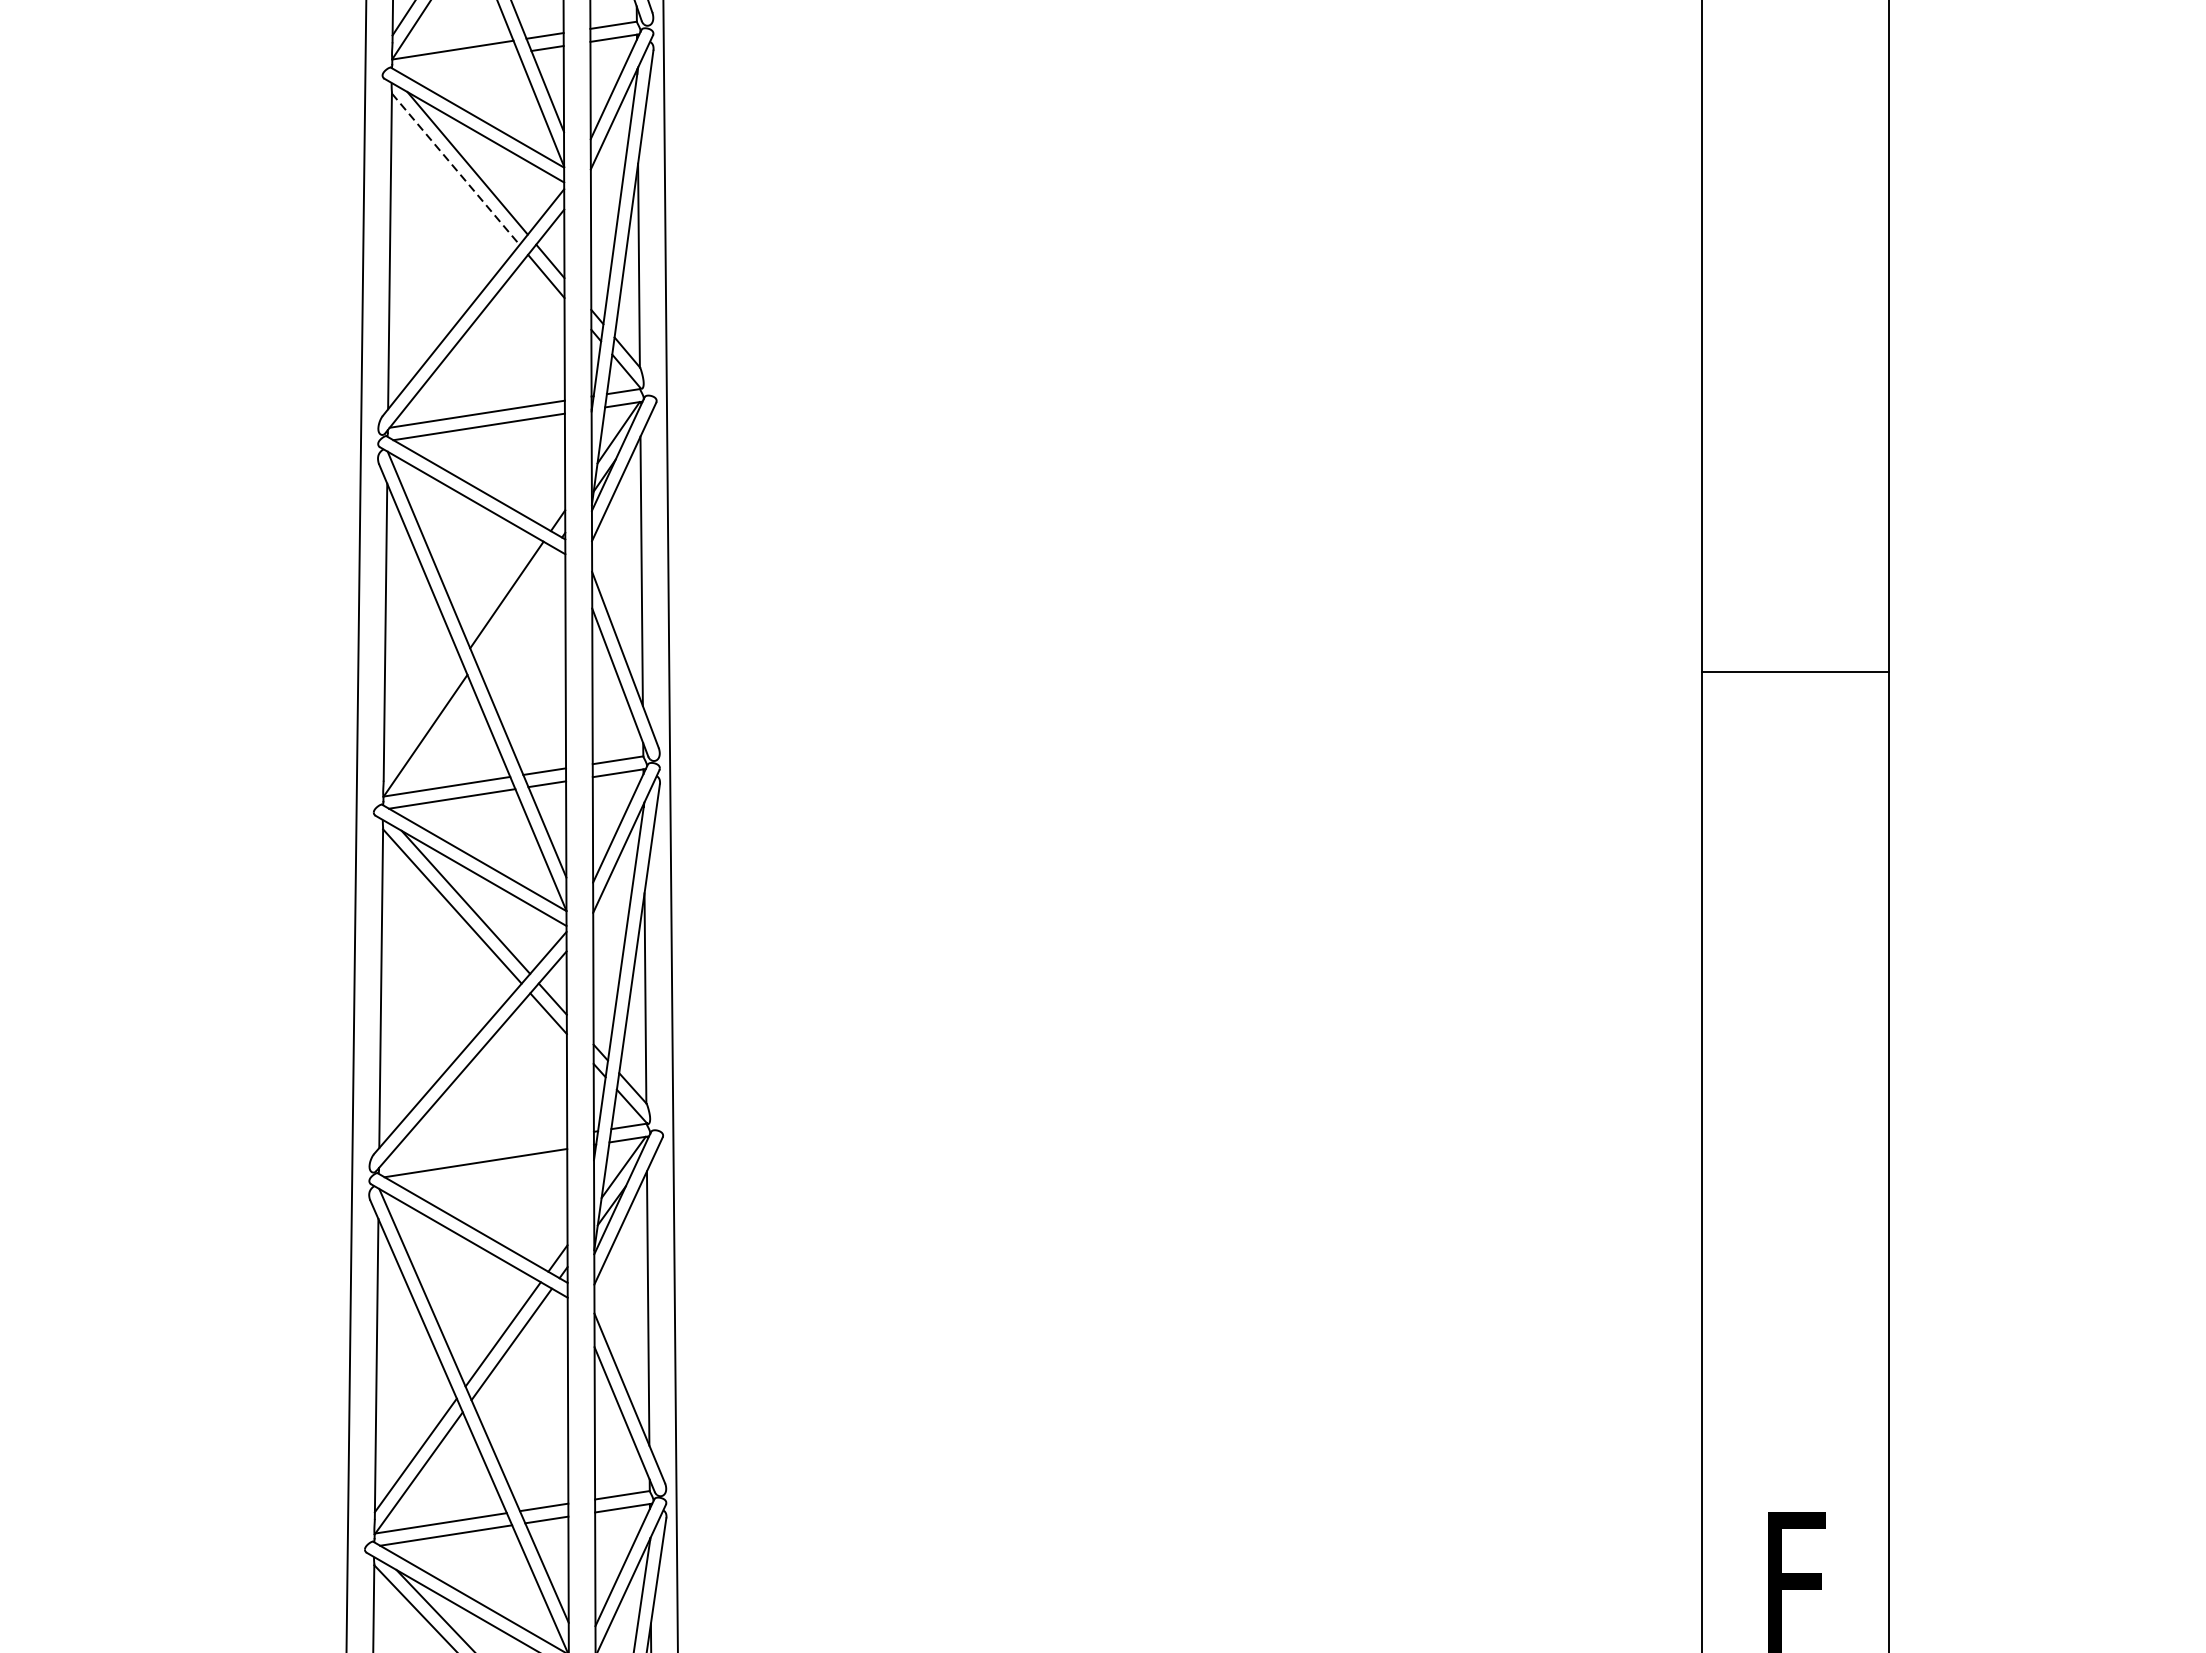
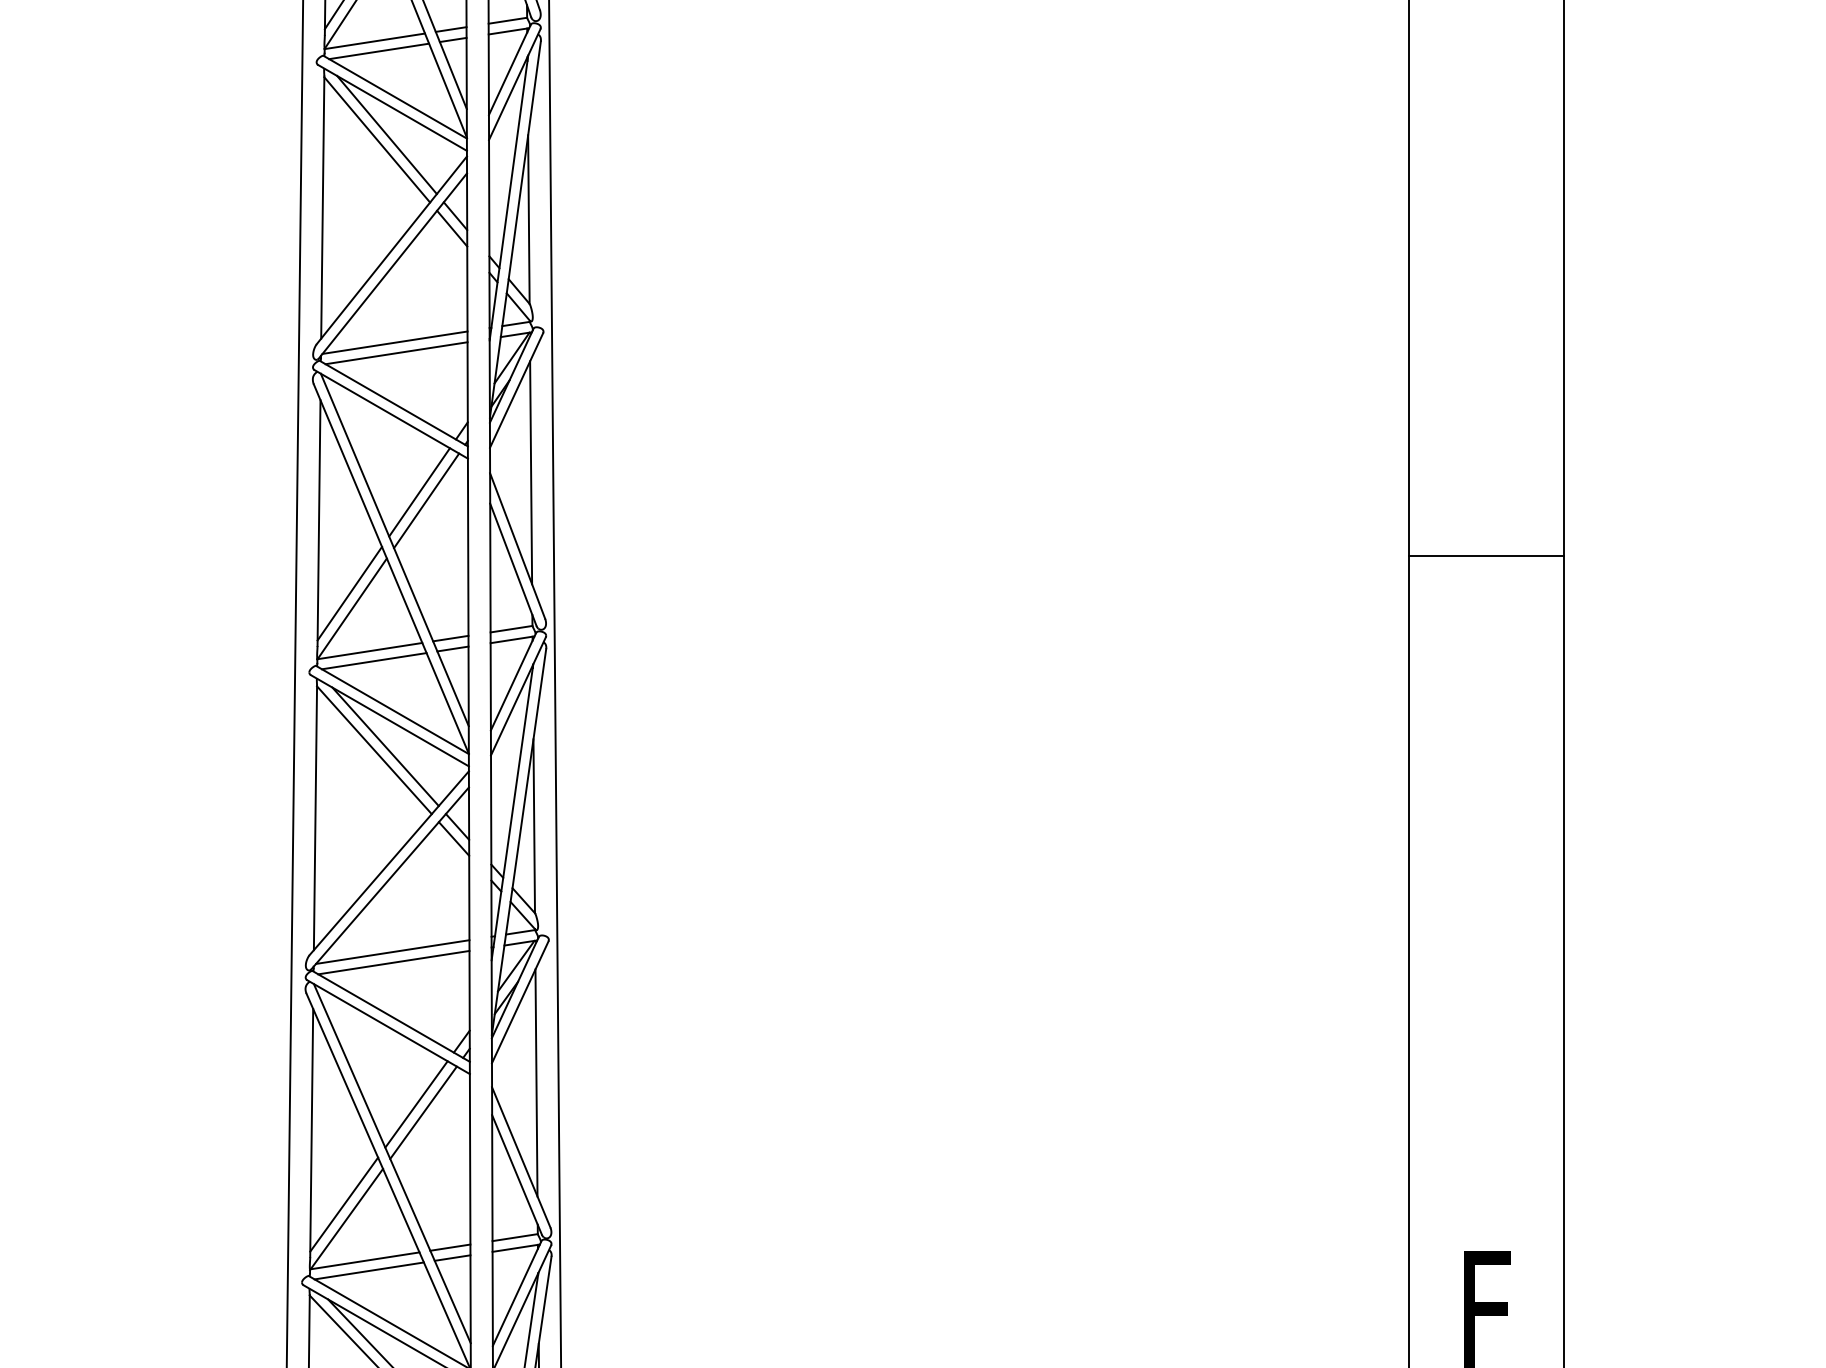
line: (458, 62) -> (379, 51), added
line: (456, 168) -> (377, 139), dashed -> solid
line: (515, 604) -> (426, 500), added
line: (422, 717) -> (349, 593), added
line: (474, 1149) -> (392, 951), added

